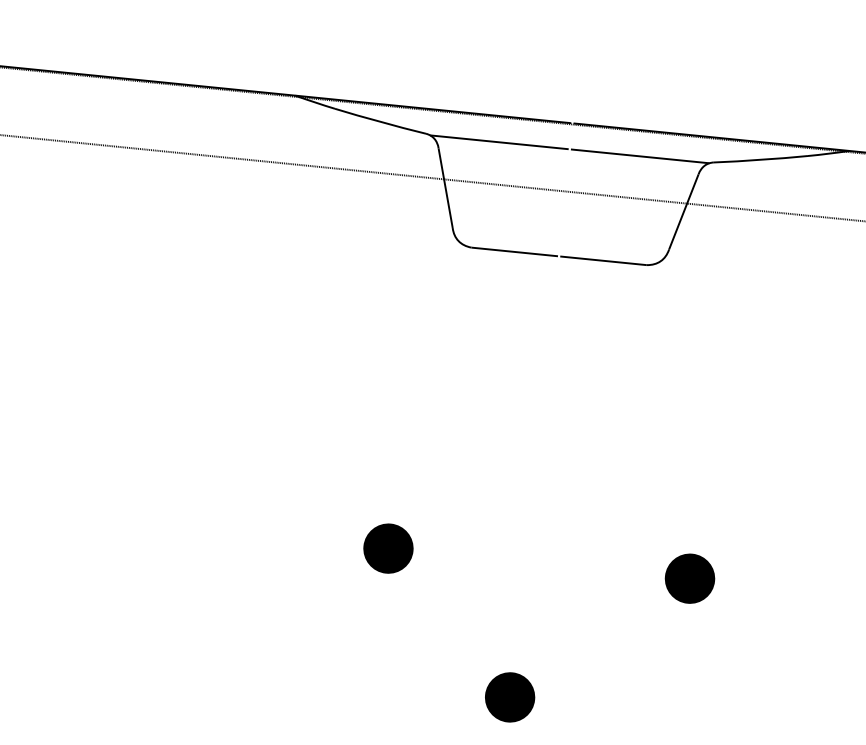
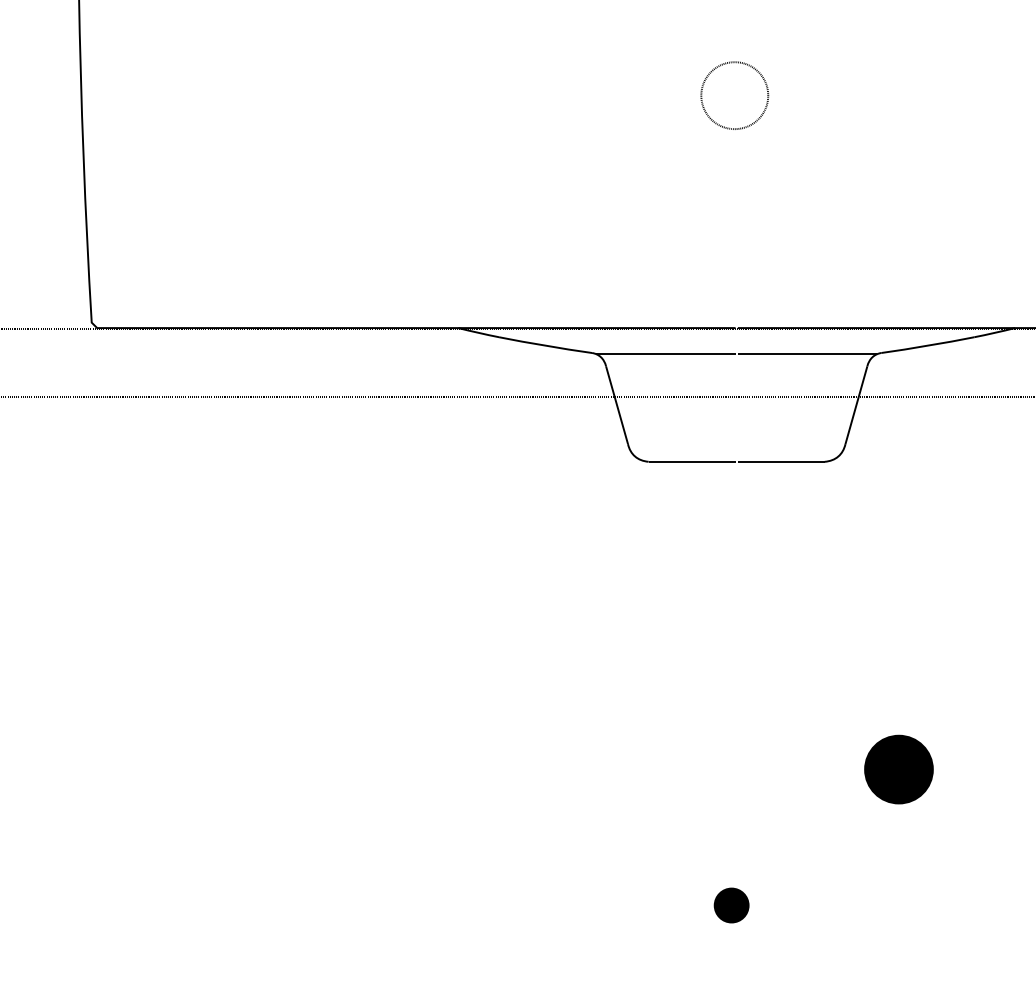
part: (388, 548) -> (595, 769), removed
part: (689, 578) -> (898, 769), size x1.4
part: (509, 697) -> (731, 905), size x0.7

